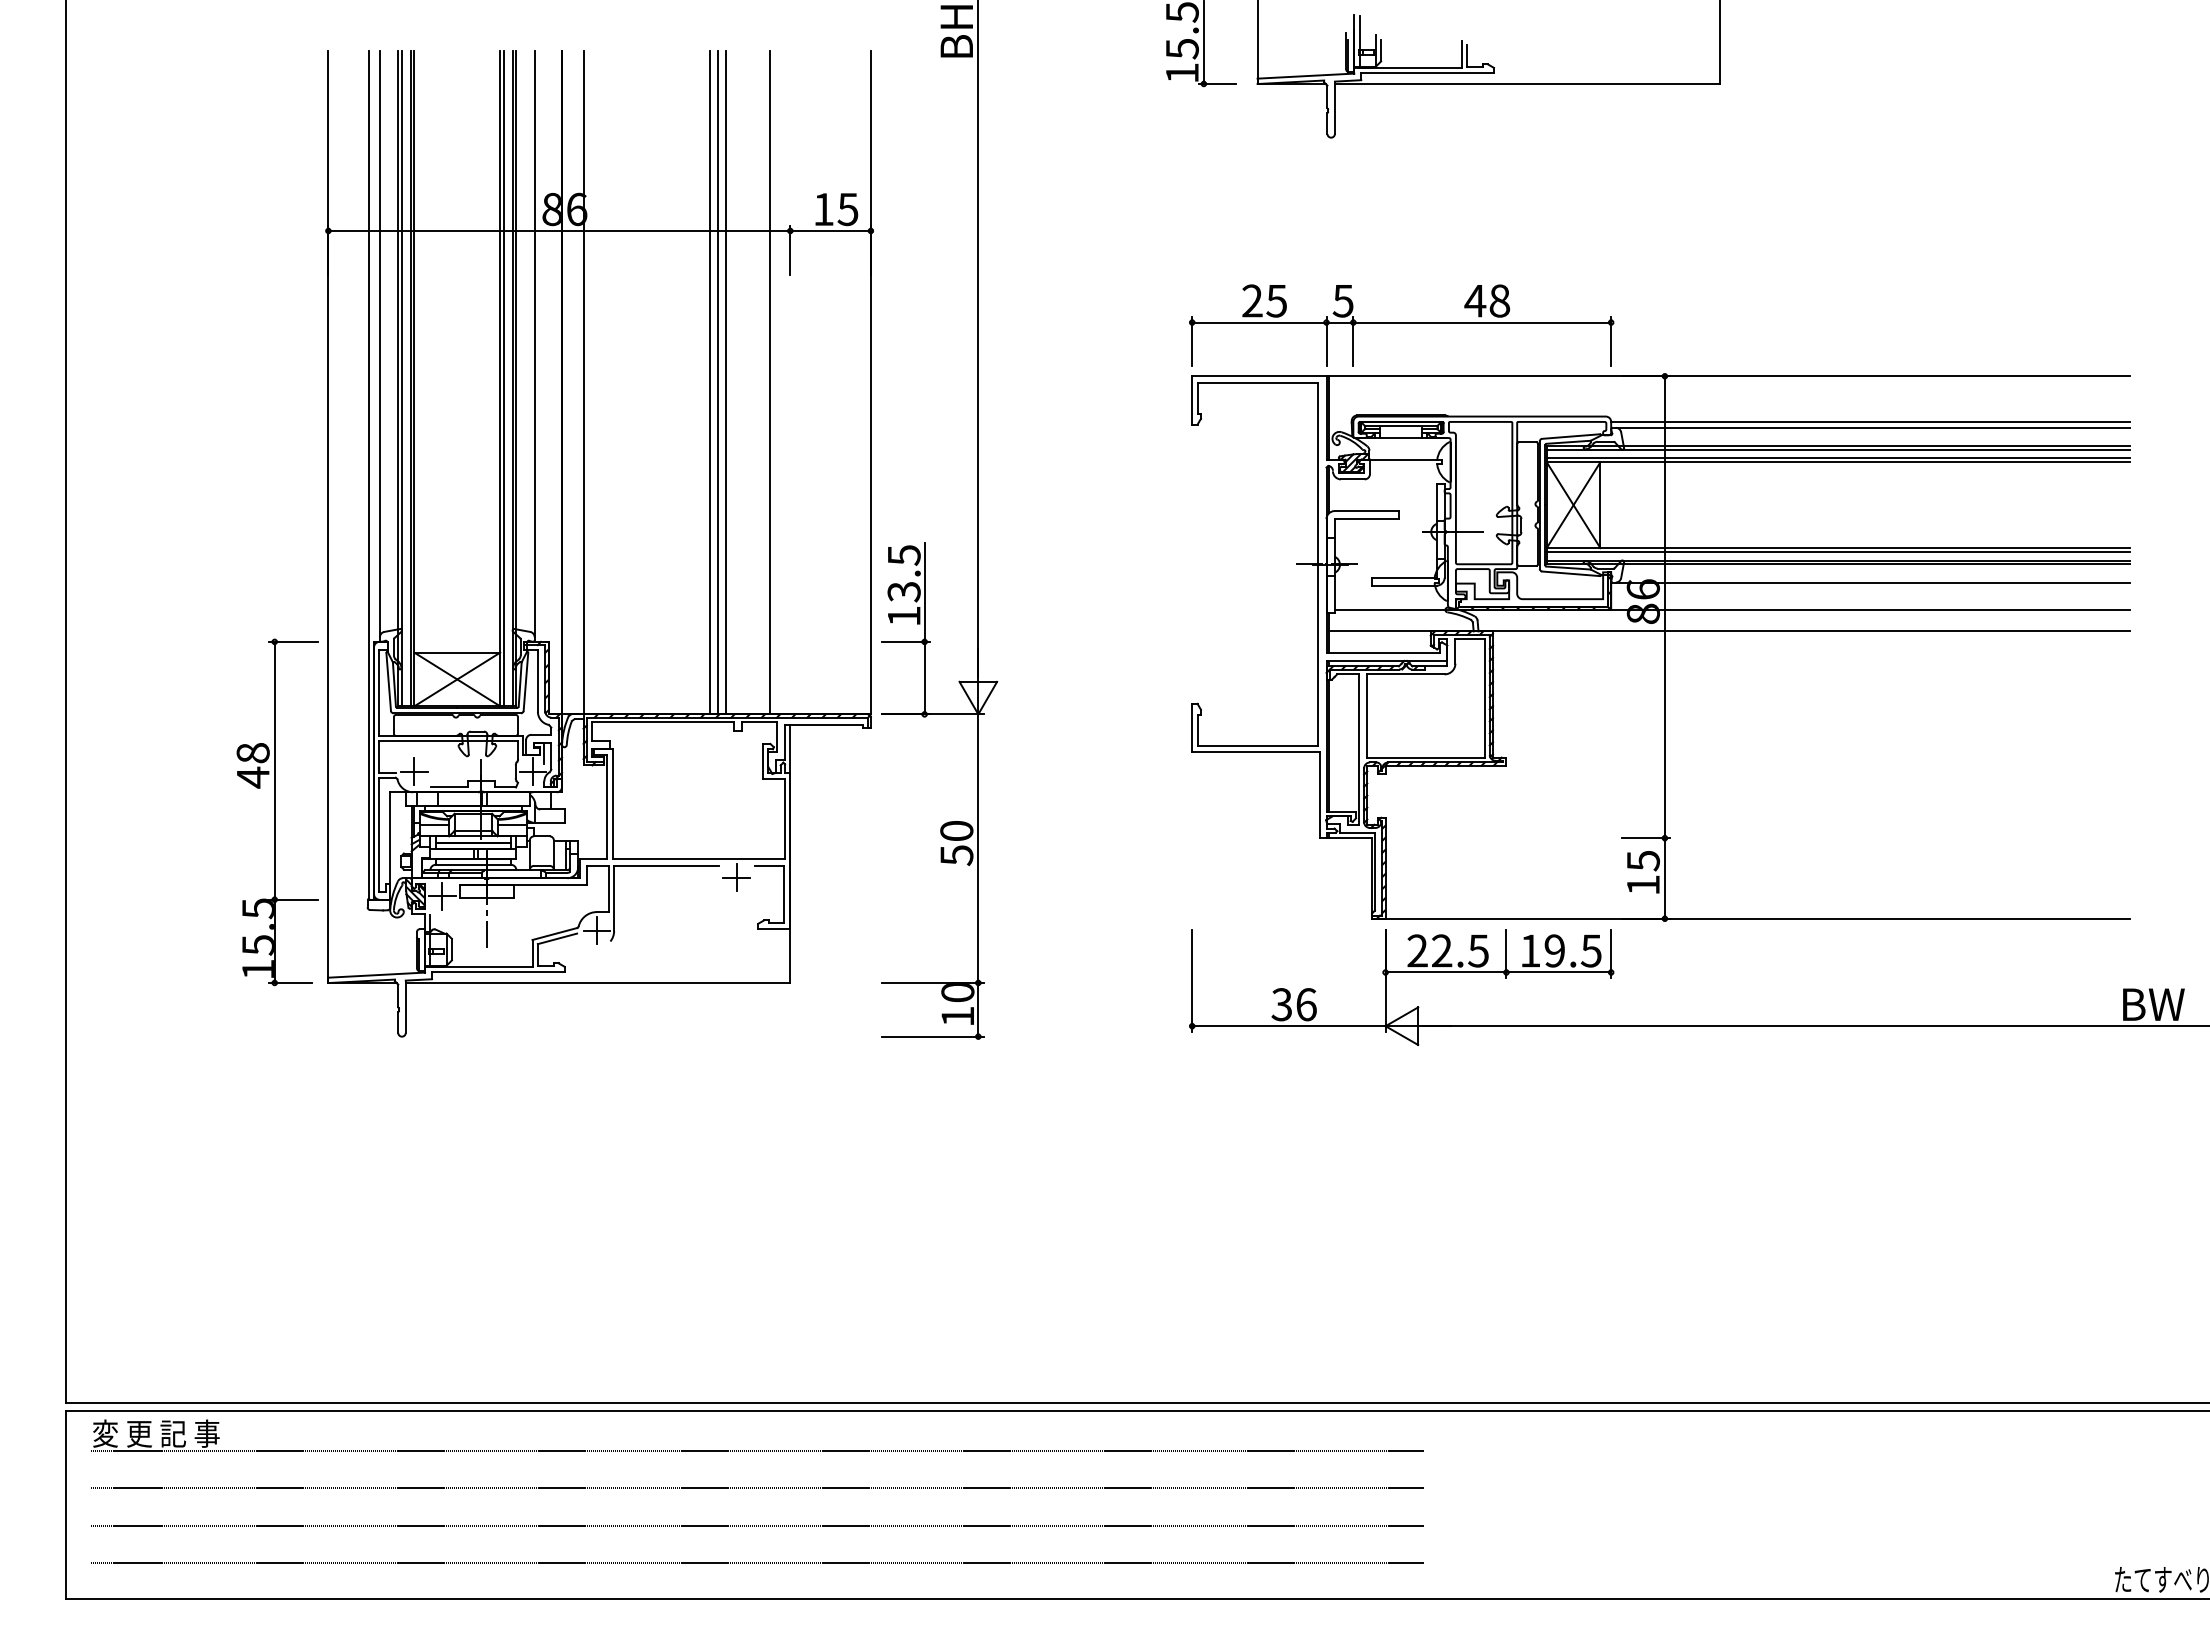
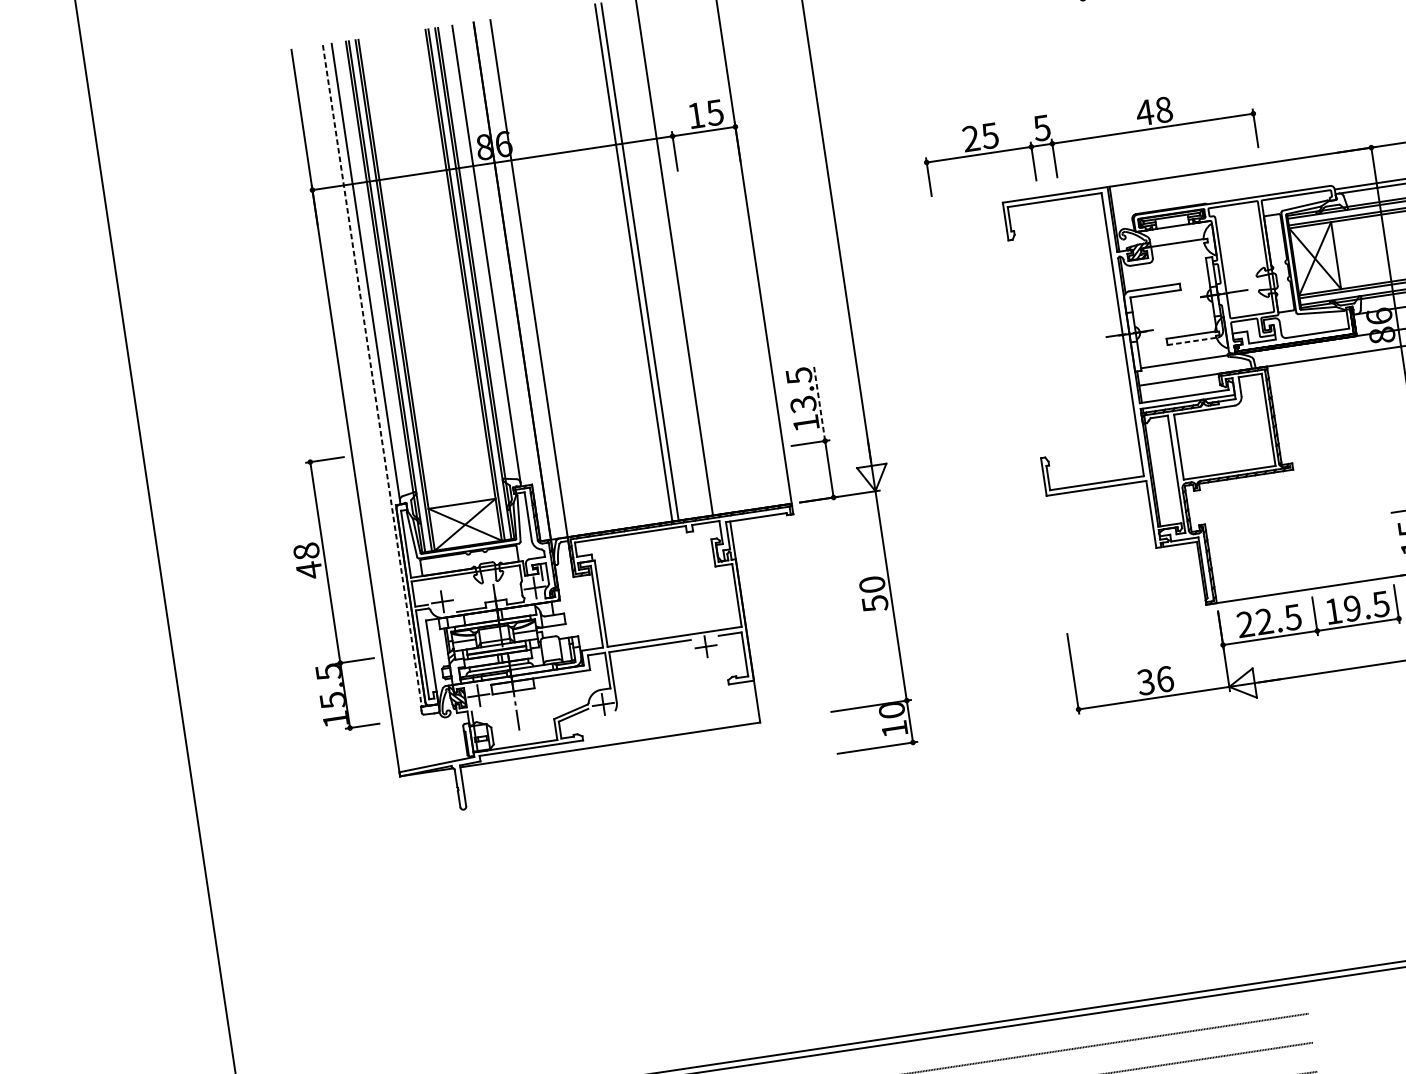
part: (1401, 325) -> (1090, 140), moved
line: (709, 382) -> (627, 263), removed
line: (368, 474) -> (372, 375), solid -> dashed
line: (1404, 585) -> (1192, 341), solid -> dashed
line: (924, 592) -> (819, 402), solid -> dashed
part: (277, 812) -> (332, 594), moved

